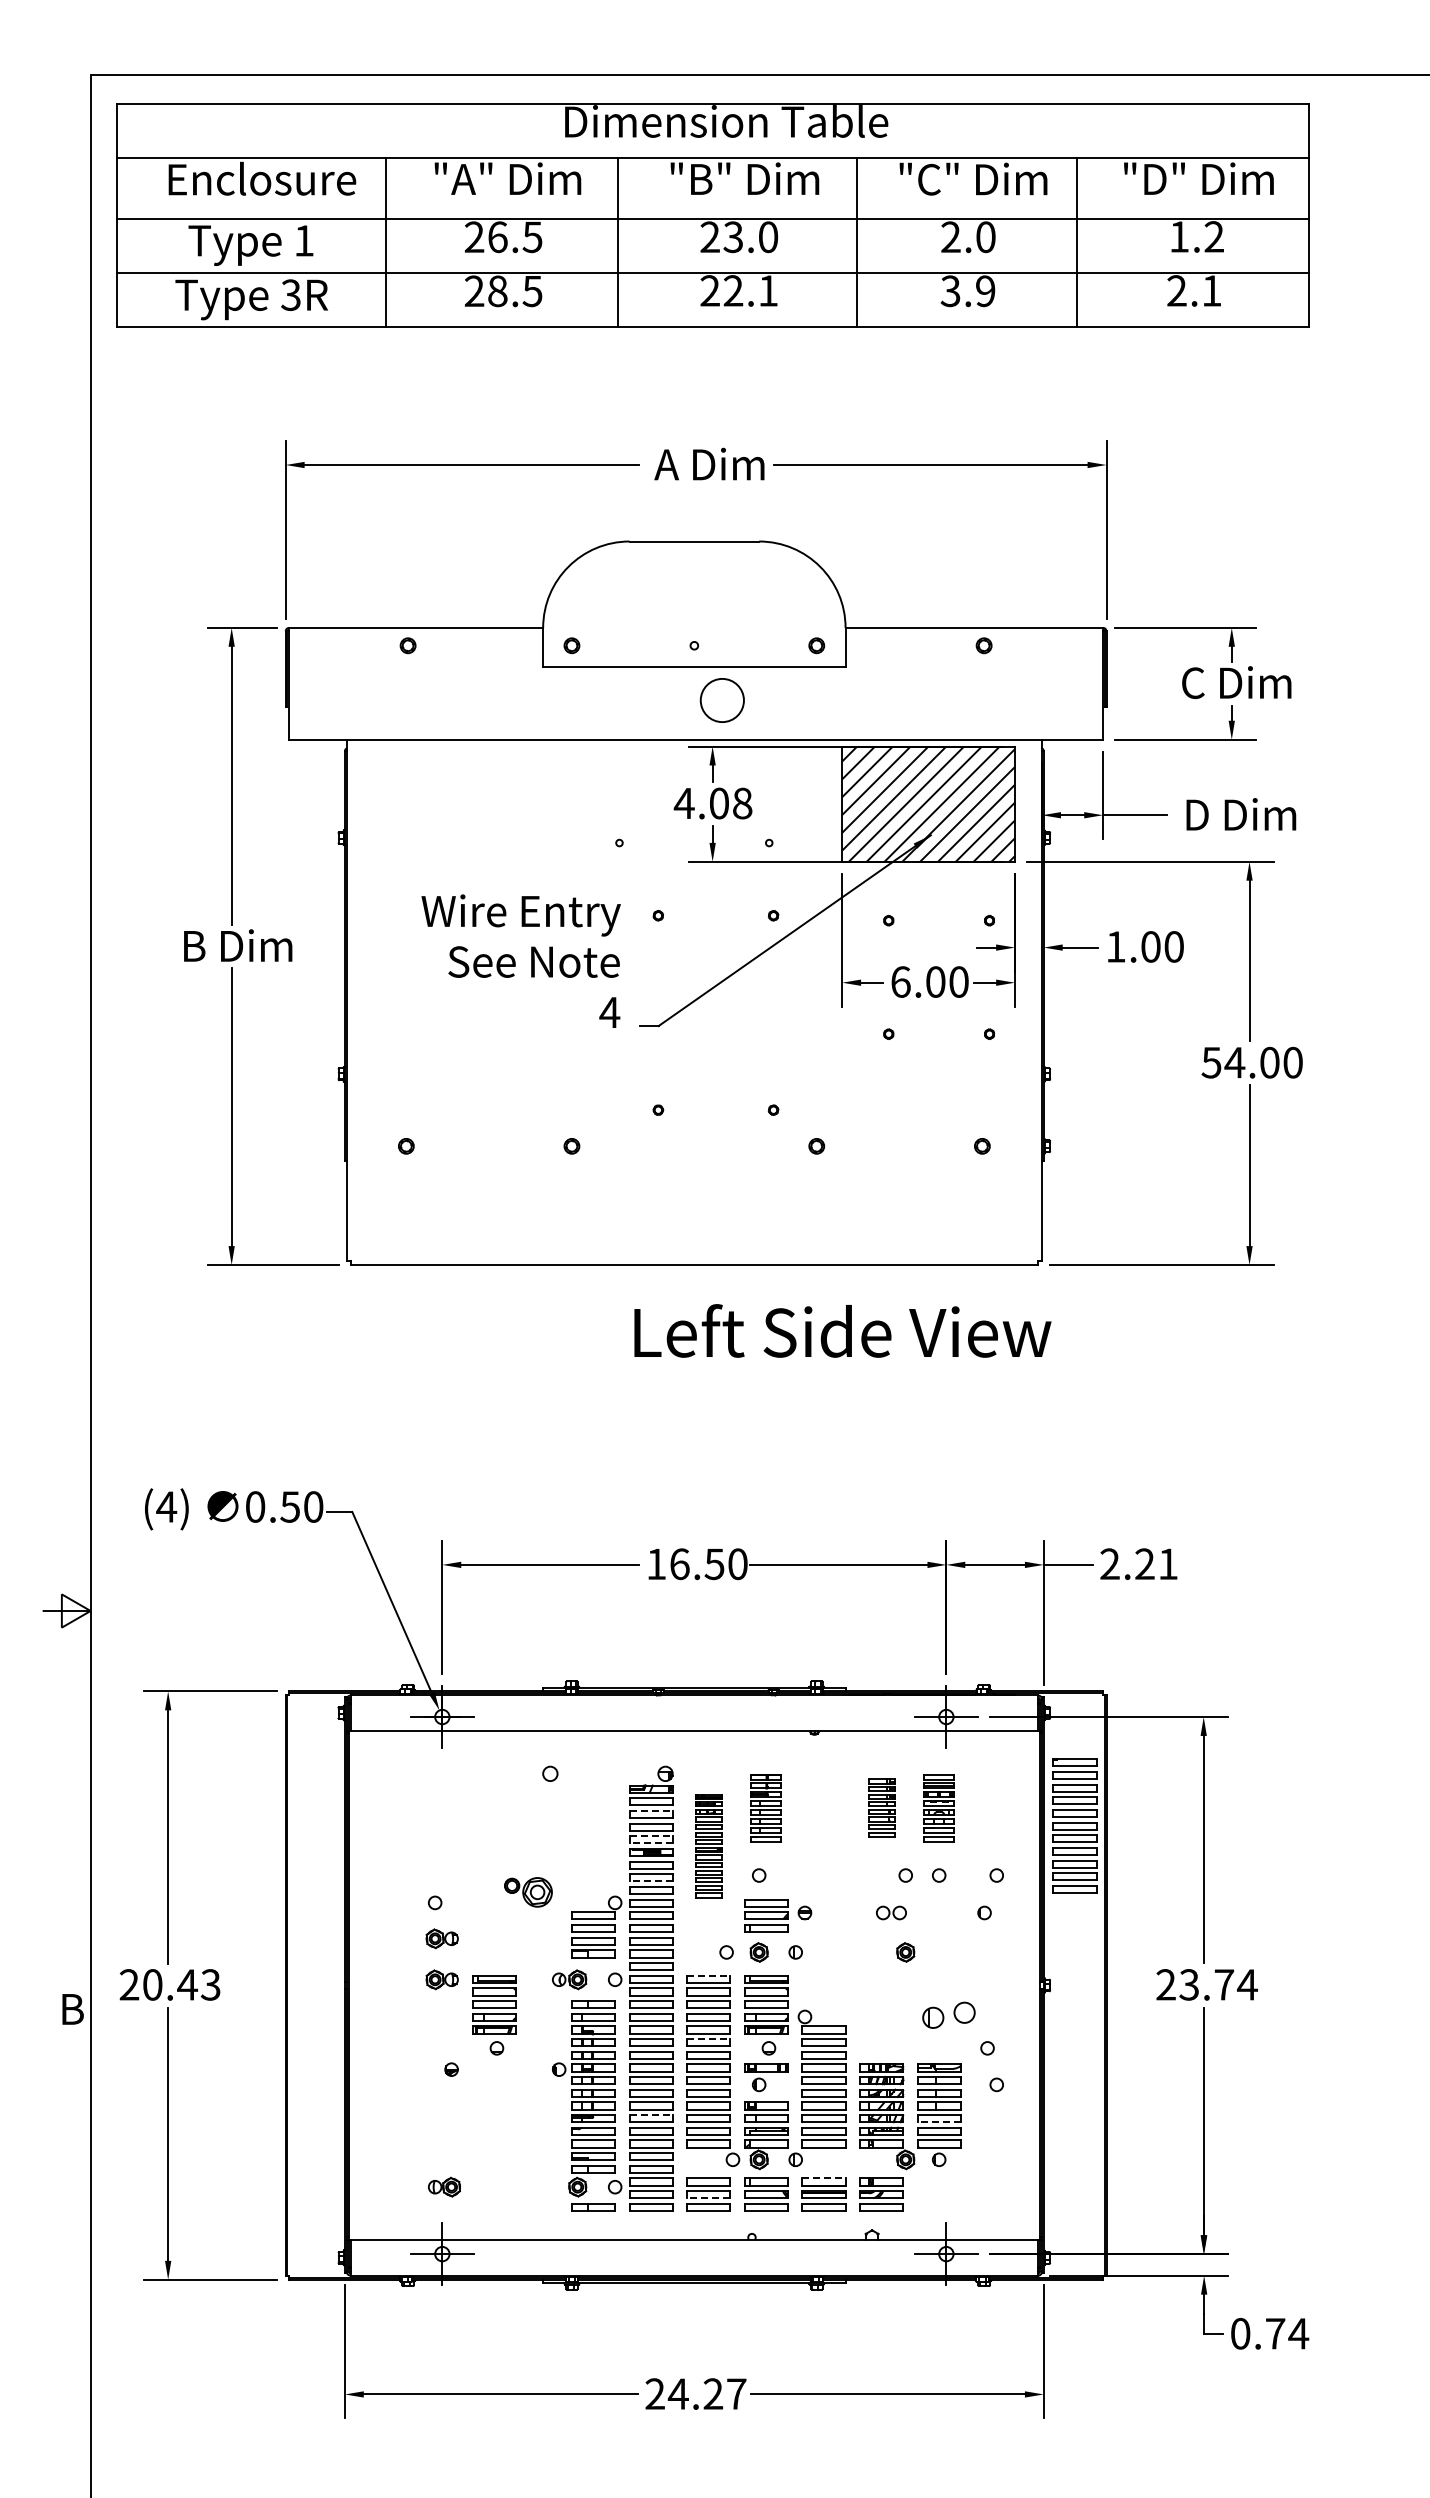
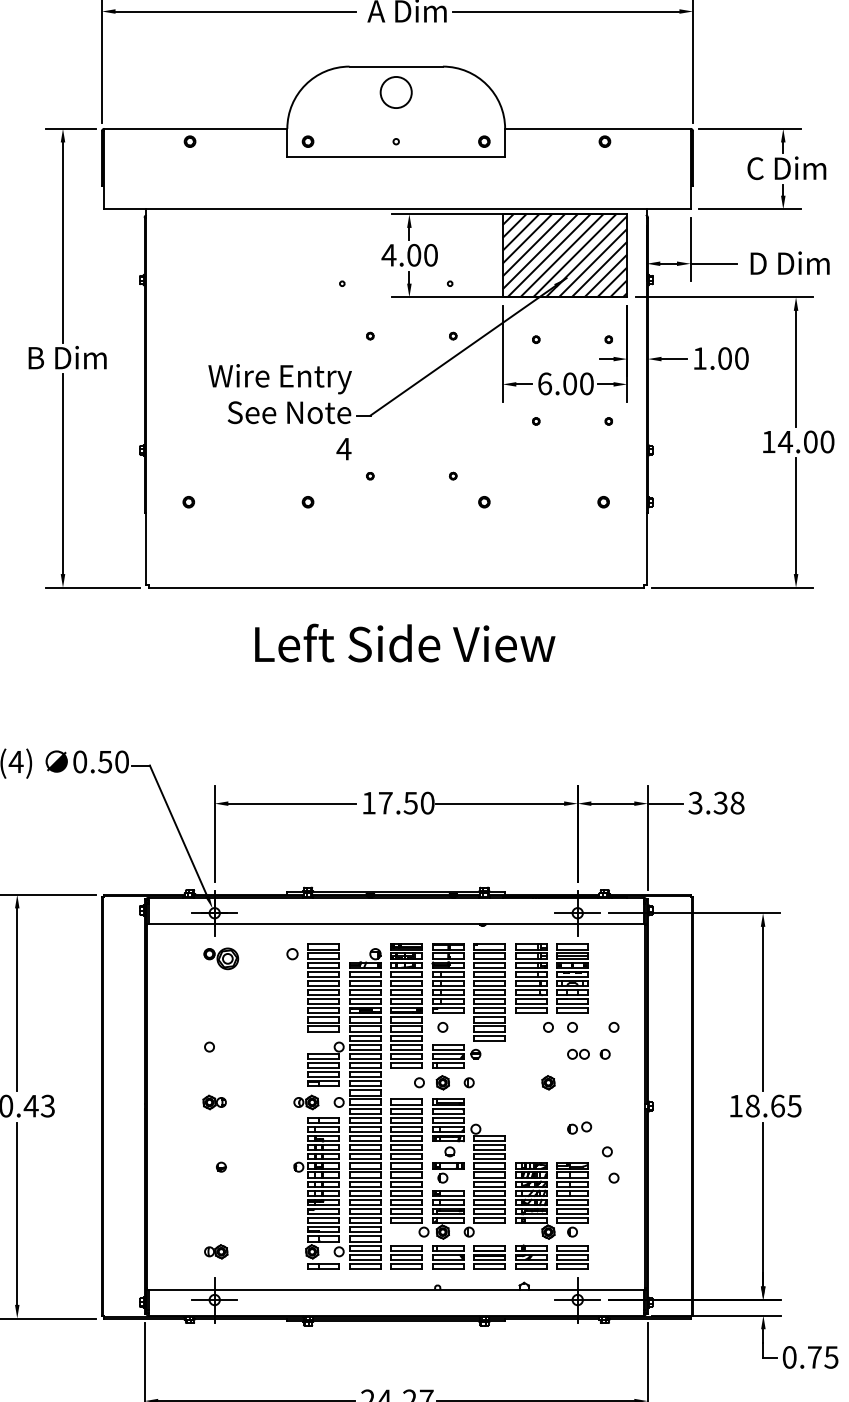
circle: (721, 700) -> (395, 92), moved
text: (742, 803) -> (430, 255), 4.08 -> 4.00
text: (520, 960) -> (279, 411), moved
text: (1211, 1062) -> (768, 441), 54.00 -> 14.00
text: (842, 1330) -> (404, 642), moved
text: (1138, 1563) -> (716, 802), 2.21 -> 3.38
text: (679, 1564) -> (385, 803), 16.50 -> 17.50
part: (765, 1807) -> (447, 978), size x1.43
part: (881, 1807) -> (531, 978), size x1.67
part: (939, 1807) -> (572, 978), size x1.43
line: (651, 1810) -> (365, 980), dashed -> solid
part: (593, 1820) -> (323, 987), added
part: (1074, 1825) -> (489, 992), moved
line: (651, 1836) -> (365, 999), dashed -> solid
line: (651, 1843) -> (365, 1004), dashed -> solid
part: (708, 1845) -> (406, 1005), size x1.67
line: (651, 1881) -> (365, 1031), dashed -> solid
part: (528, 1892) -> (221, 958), moved
part: (891, 1912) -> (578, 1054), moved
part: (441, 1938) -> (214, 1072), removed
line: (708, 1975) -> (406, 1099), dashed -> solid
text: (1206, 1984) -> (765, 1105), 23.74 -> 18.65
part: (494, 2015) -> (252, 1128), removed
part: (948, 2015) -> (579, 1128), size x0.62
line: (708, 2039) -> (406, 1145), dashed -> solid
line: (651, 2115) -> (365, 1200), dashed -> solid
line: (939, 2122) -> (572, 1205), dashed -> solid
line: (823, 2178) -> (489, 1245), dashed -> solid
part: (939, 2194) -> (572, 1257), added
line: (708, 2198) -> (406, 1259), dashed -> solid
text: (1298, 2333) -> (831, 1357), 0.74 -> 0.75

